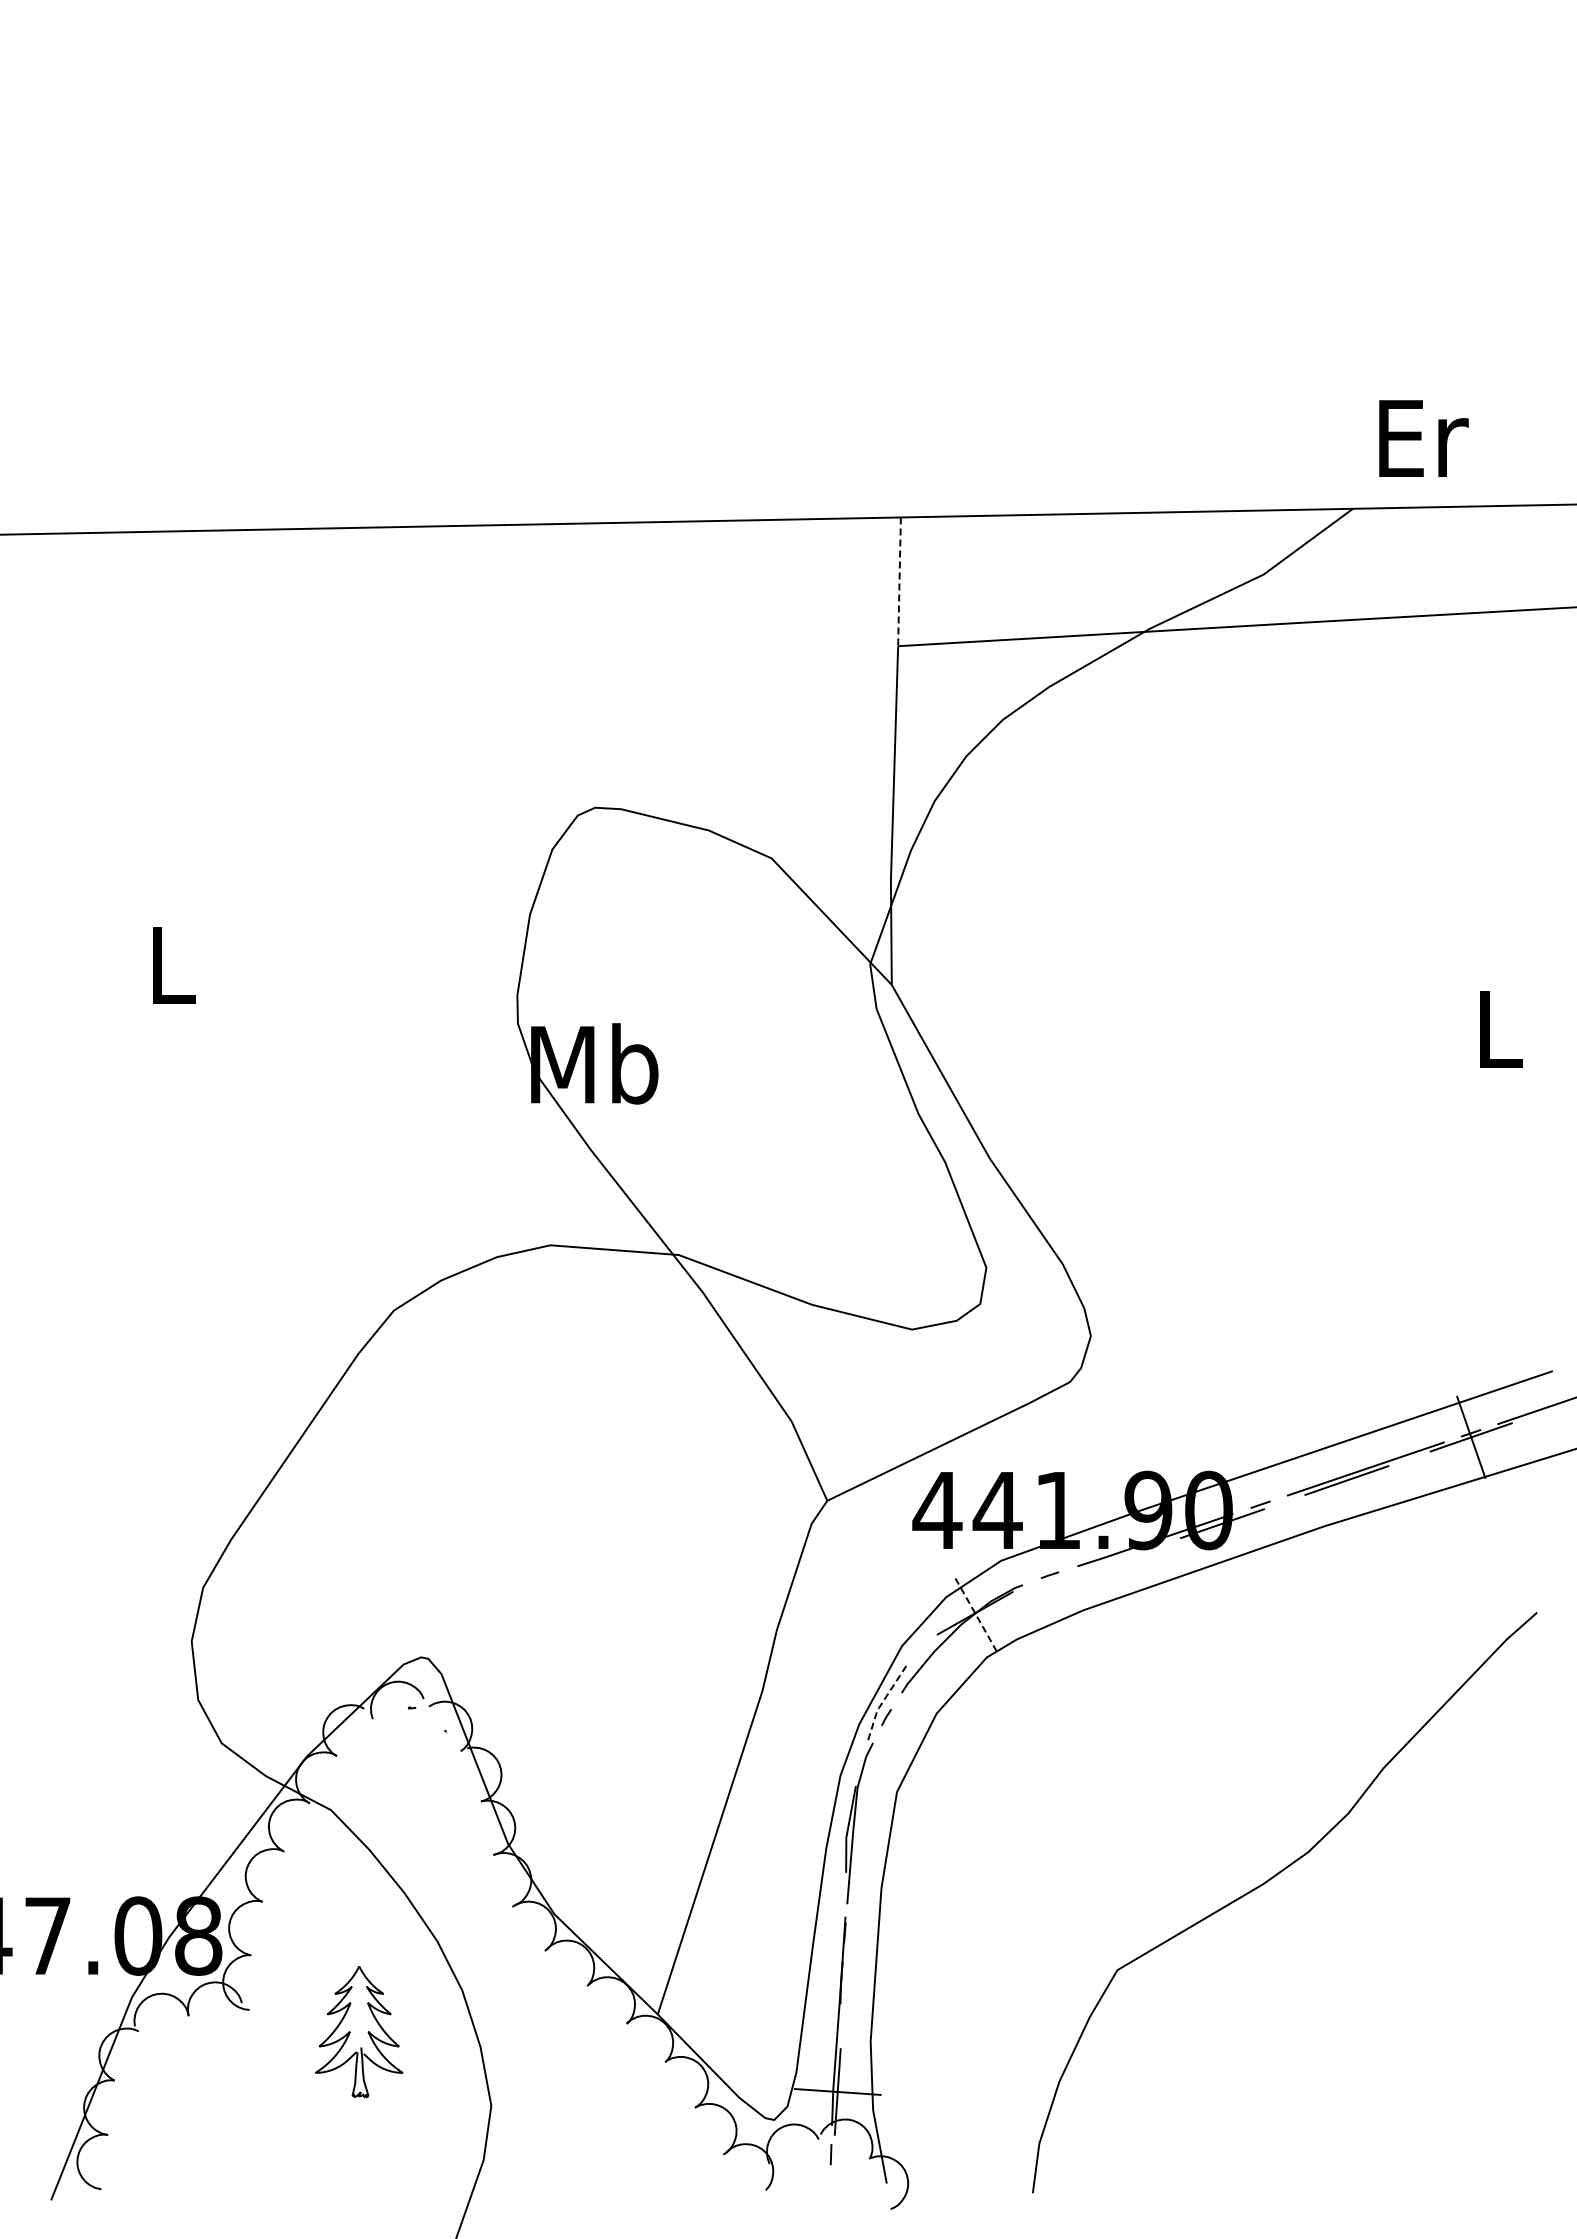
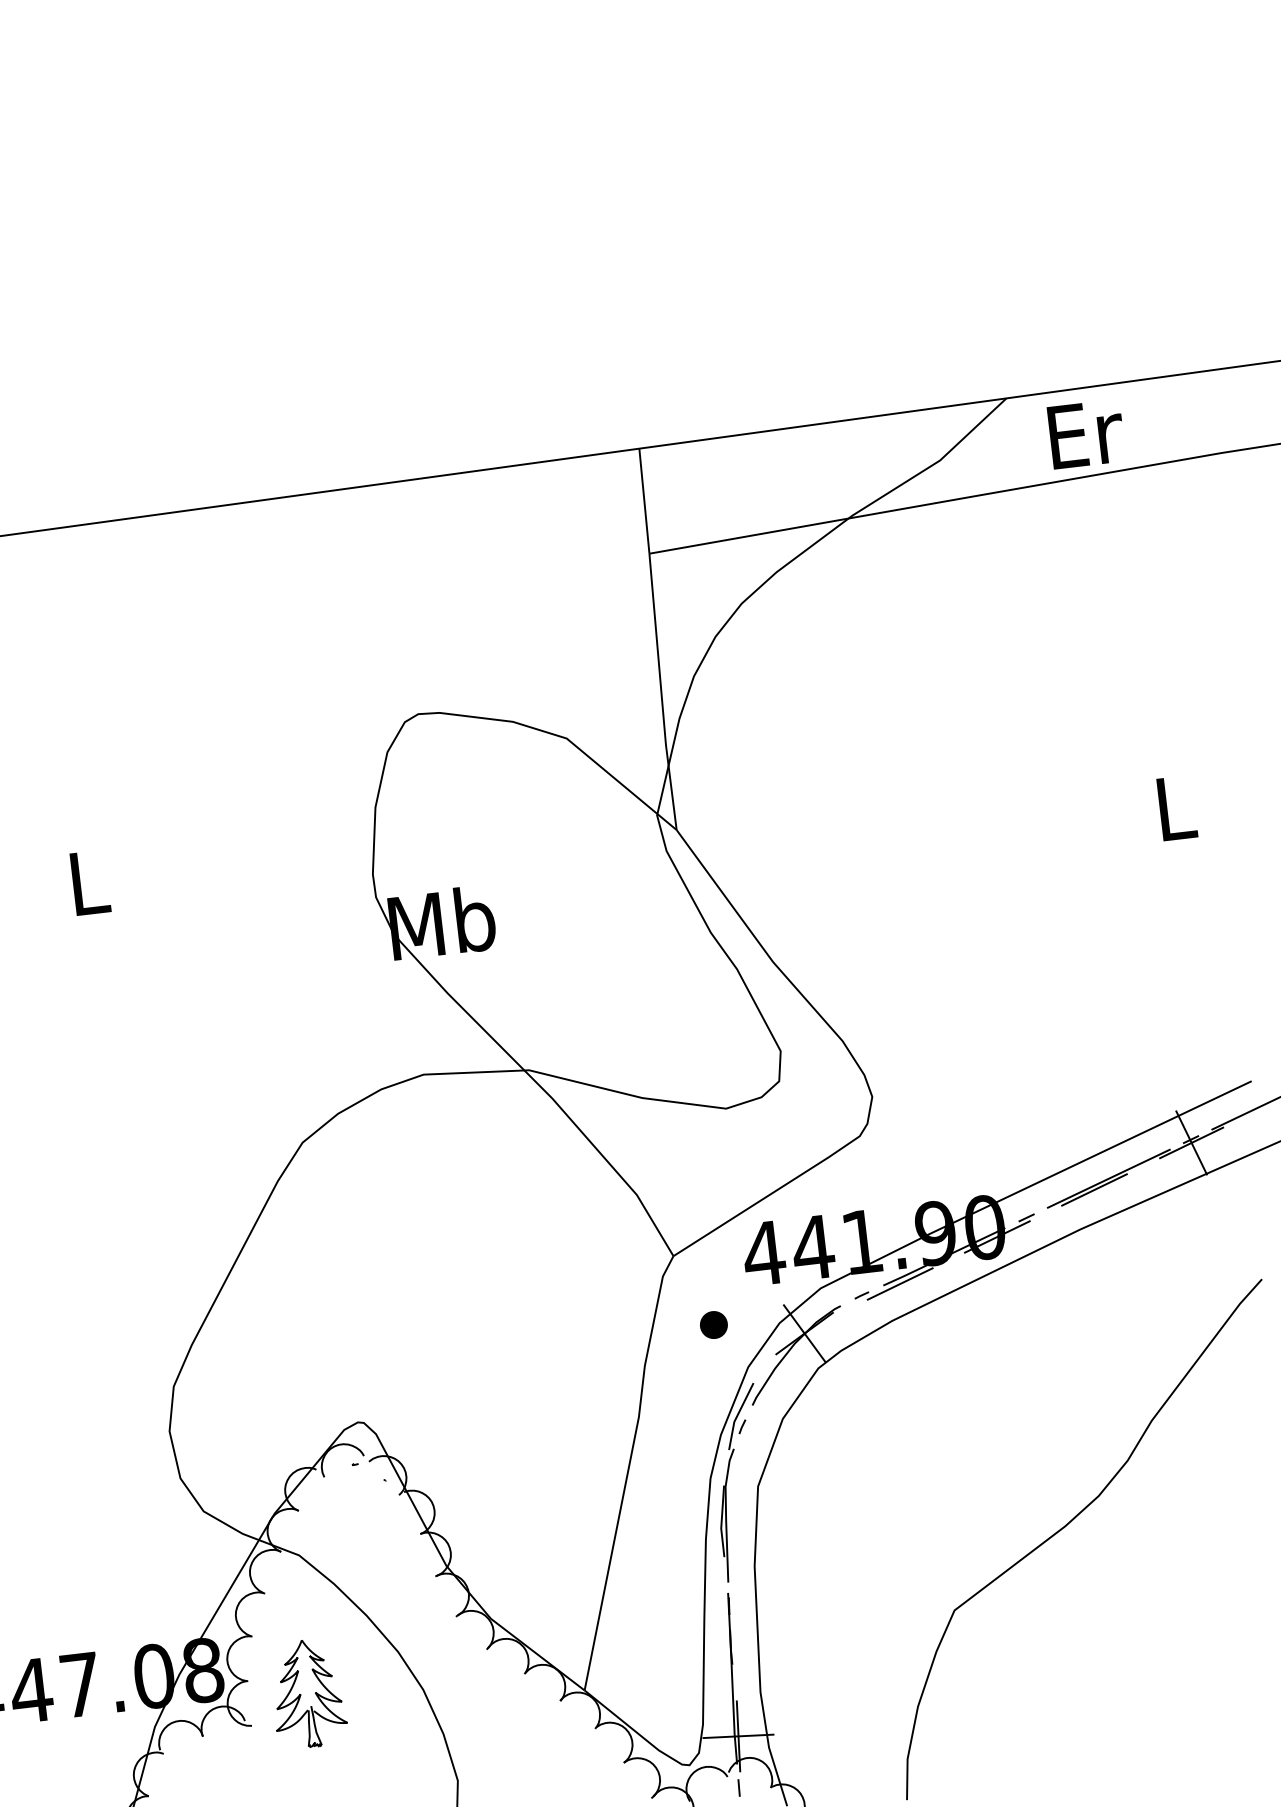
text: (1423, 438) -> (1086, 434), moved
line: (899, 582) -> (644, 501), dashed -> solid
line: (1097, 1566) -> (899, 1283), added
part: (866, 1590) -> (713, 1325), added
line: (975, 1613) -> (804, 1333), dashed -> solid
line: (881, 1703) -> (736, 1415), dashed -> solid
part: (359, 2032) -> (308, 1694), moved

